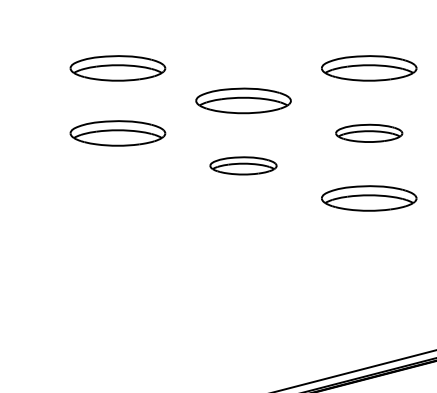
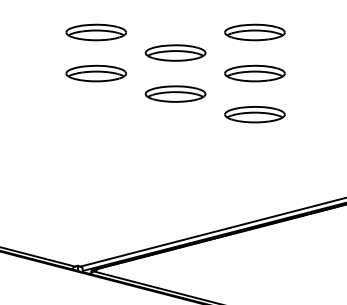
part: (368, 133) -> (254, 73), size x1.43
part: (243, 164) -> (175, 93), size x1.43

